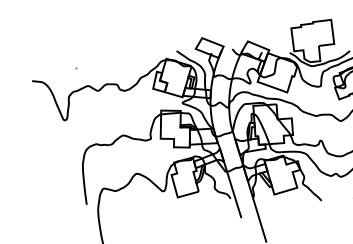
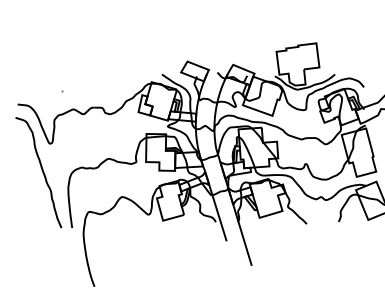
part: (53, 149) -> (38, 172), added

